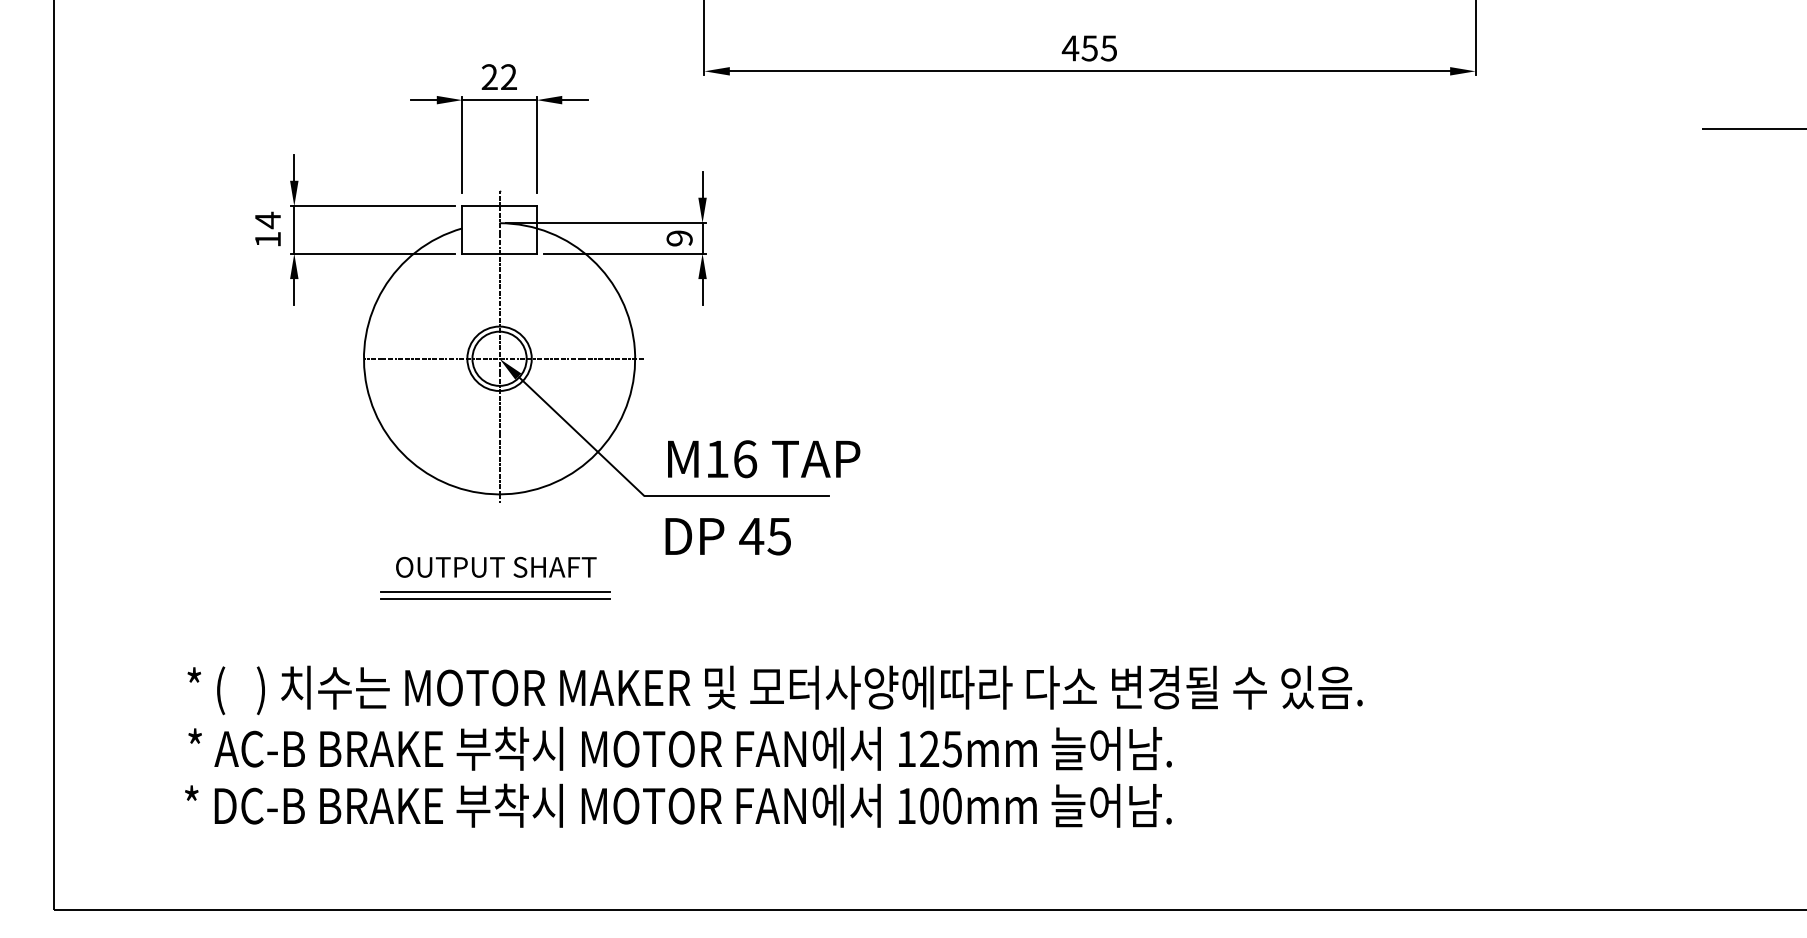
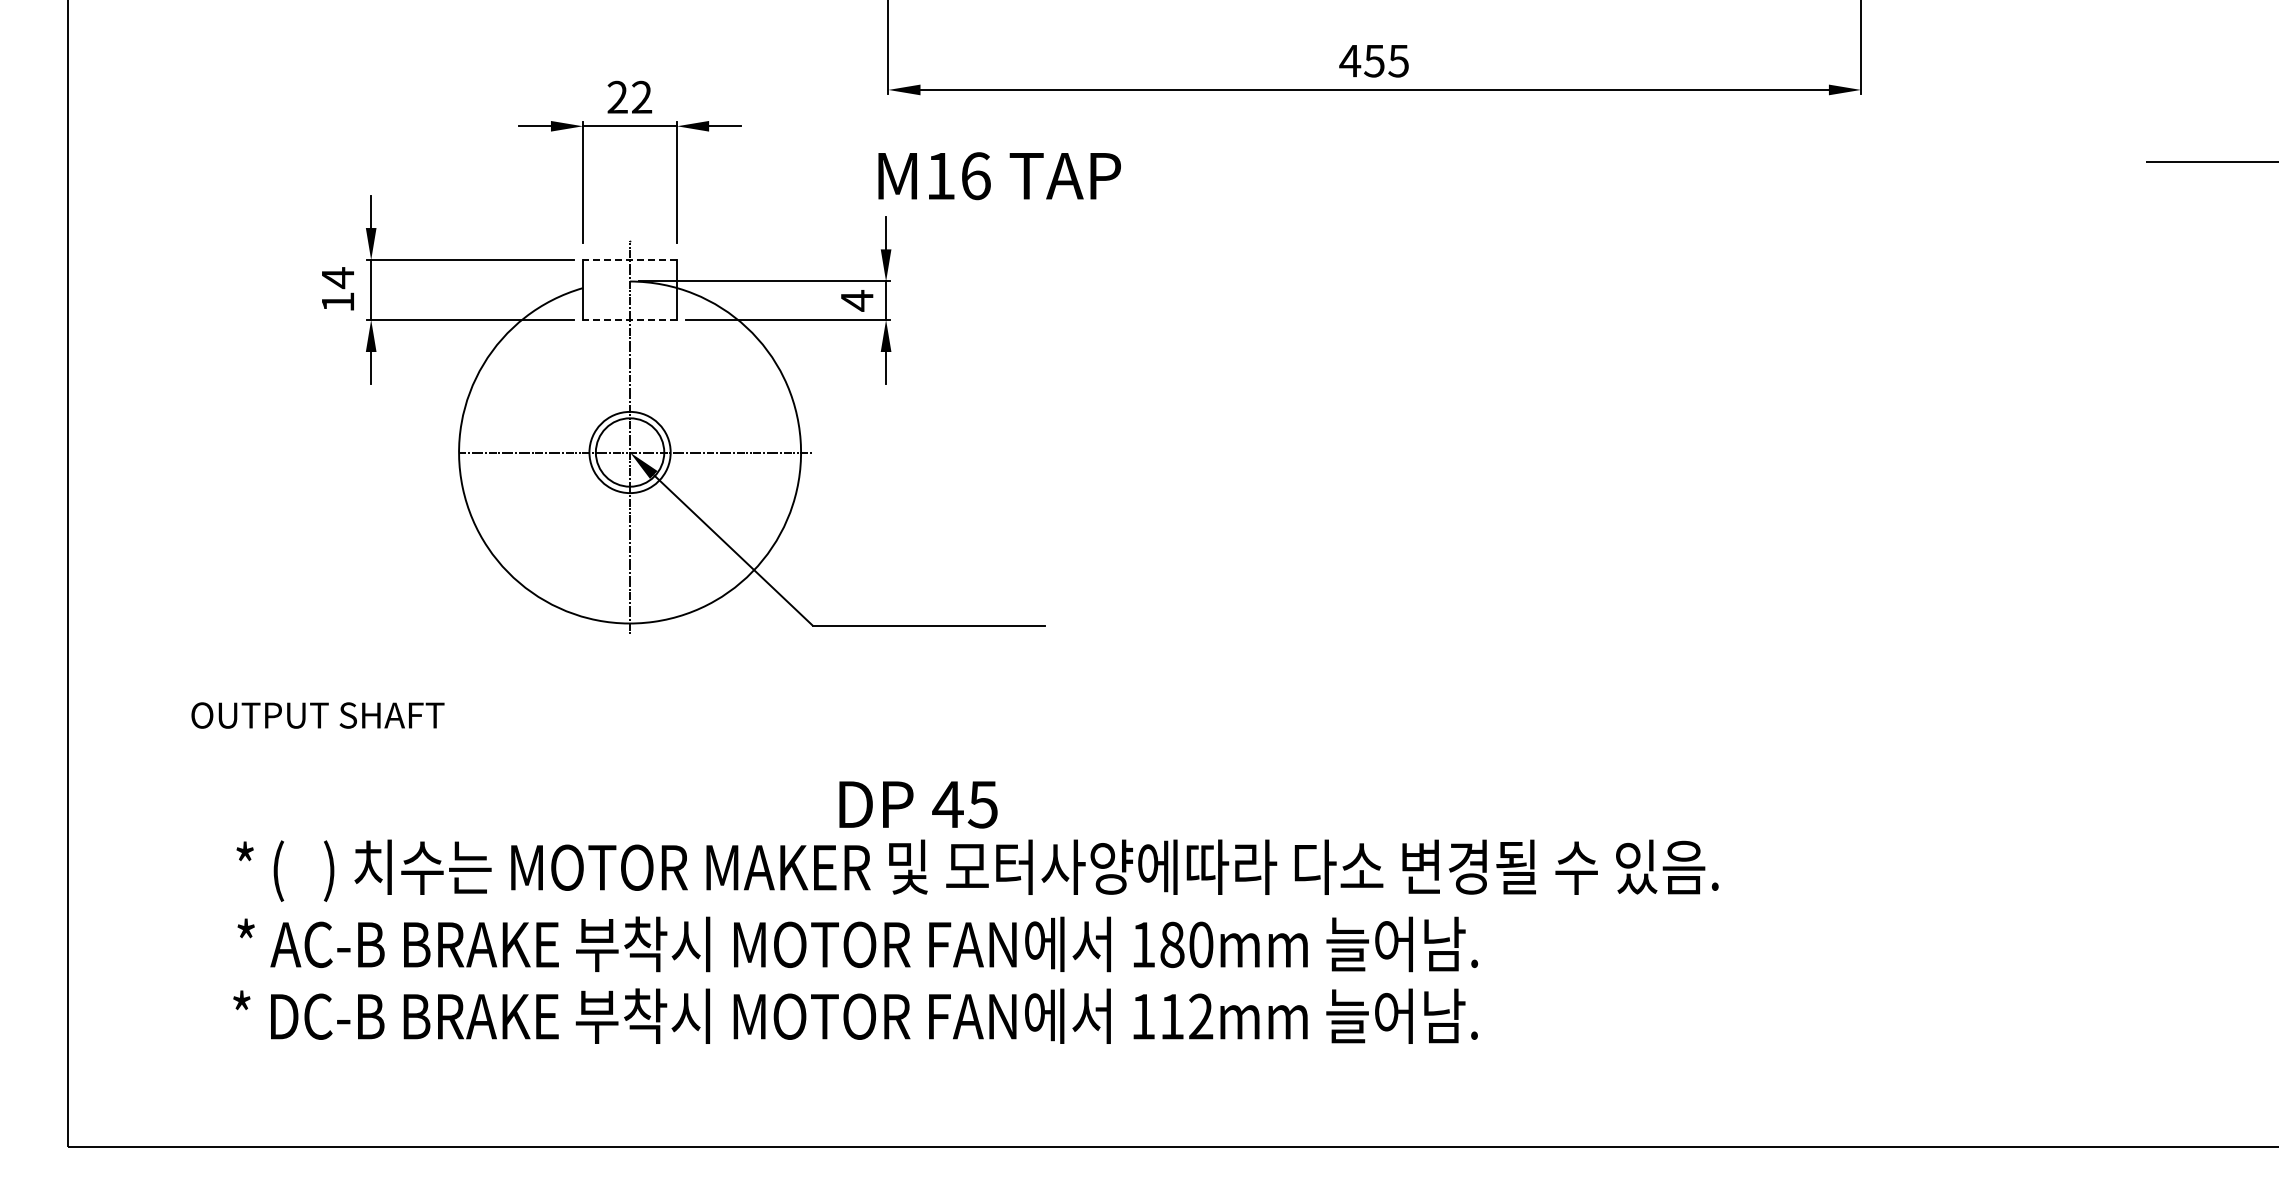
line: (499, 206) -> (629, 260), solid -> dashed
text: (679, 238) -> (856, 300), 9 -> 4
line: (499, 253) -> (629, 319), solid -> dashed
text: (763, 459) -> (999, 176), moved
text: (728, 536) -> (918, 804), moved
text: (495, 567) -> (317, 715), moved
line: (495, 591) -> (624, 746), removed
line: (495, 599) -> (624, 755), removed
text: (940, 748) -> (1186, 944), 125mm -> 180mm
text: (940, 805) -> (1186, 1016), 100mm -> 112mm

